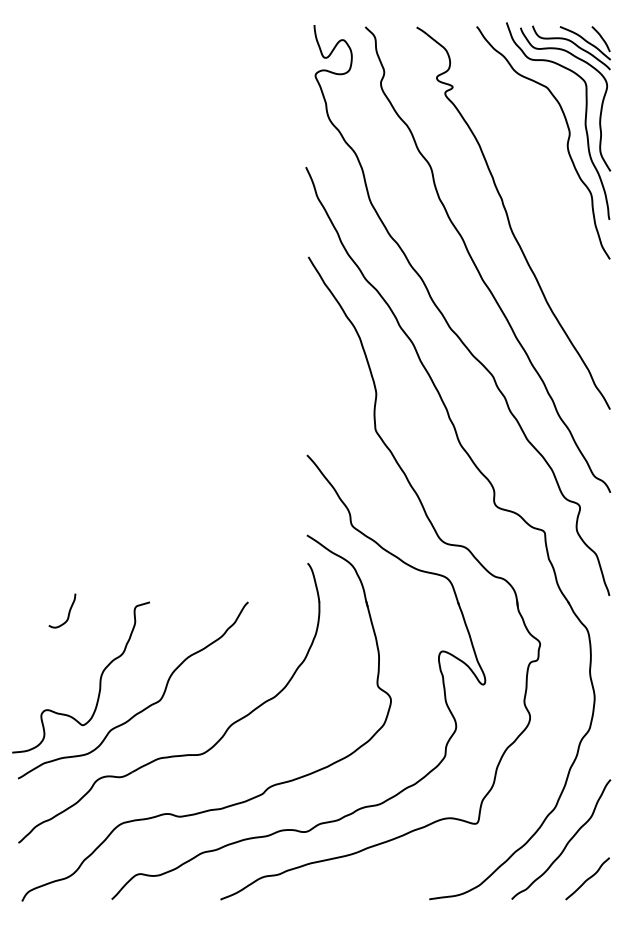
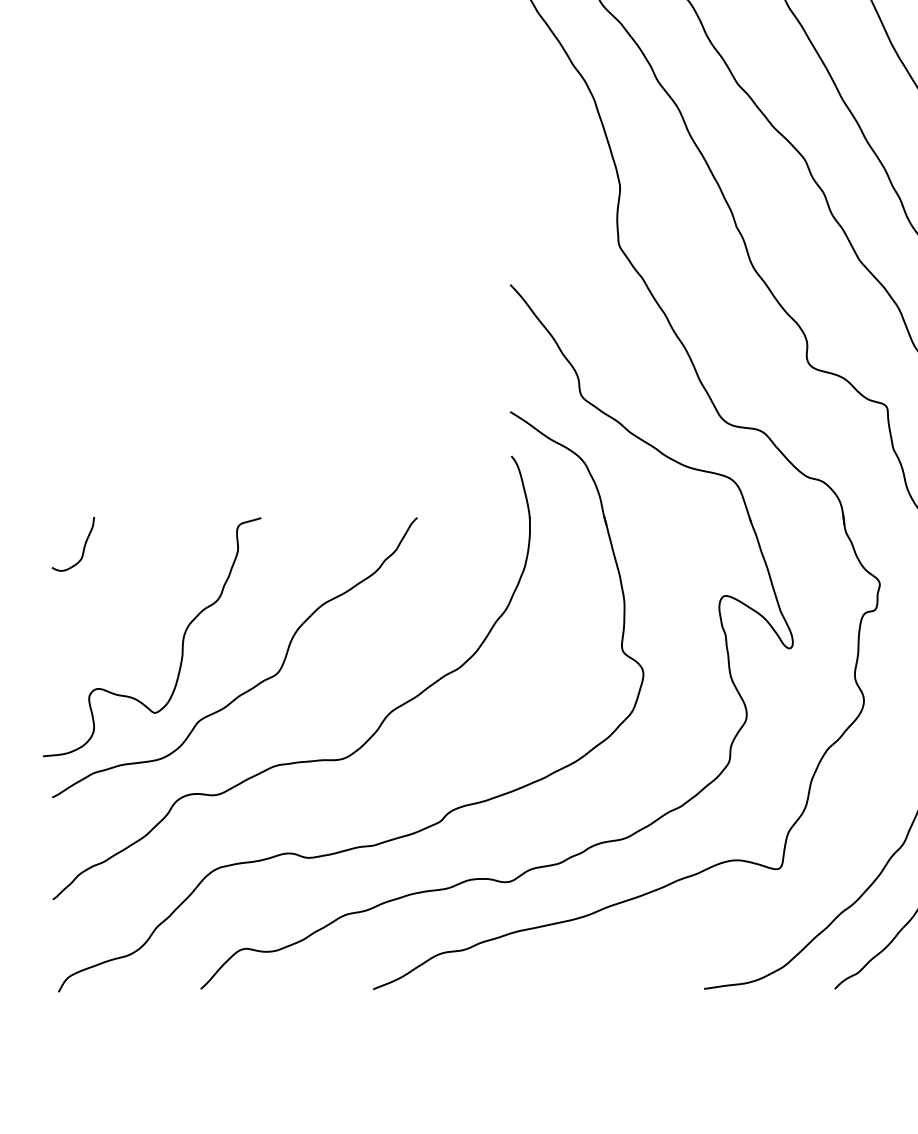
curve: (68, 611) -> (83, 545), moved

